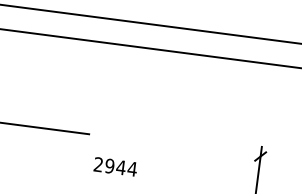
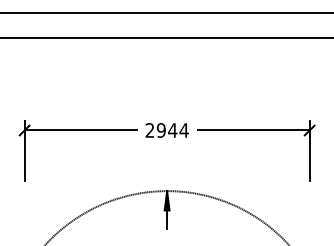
line: (204, 149) -> (253, 130), added
text: (114, 166) -> (166, 130), moved

